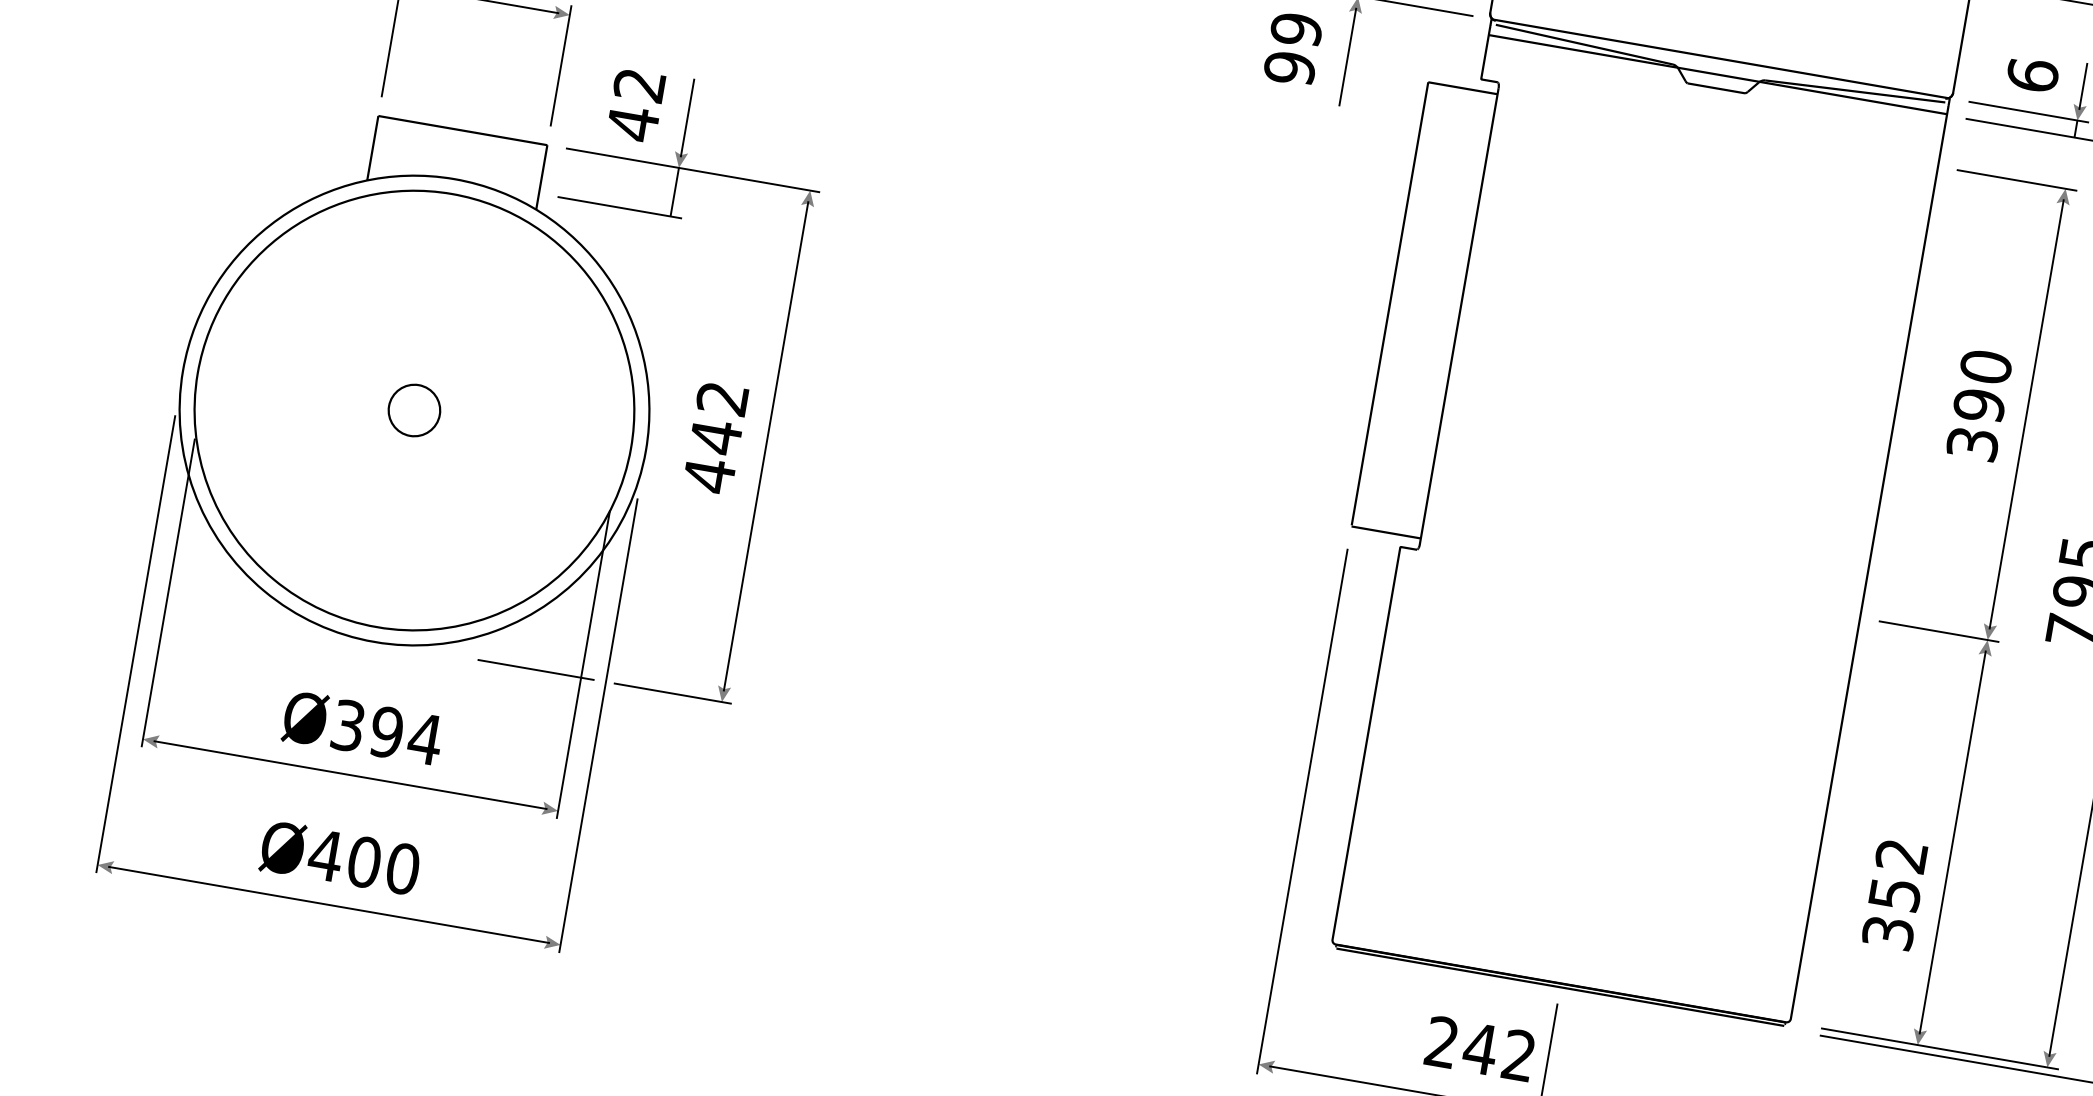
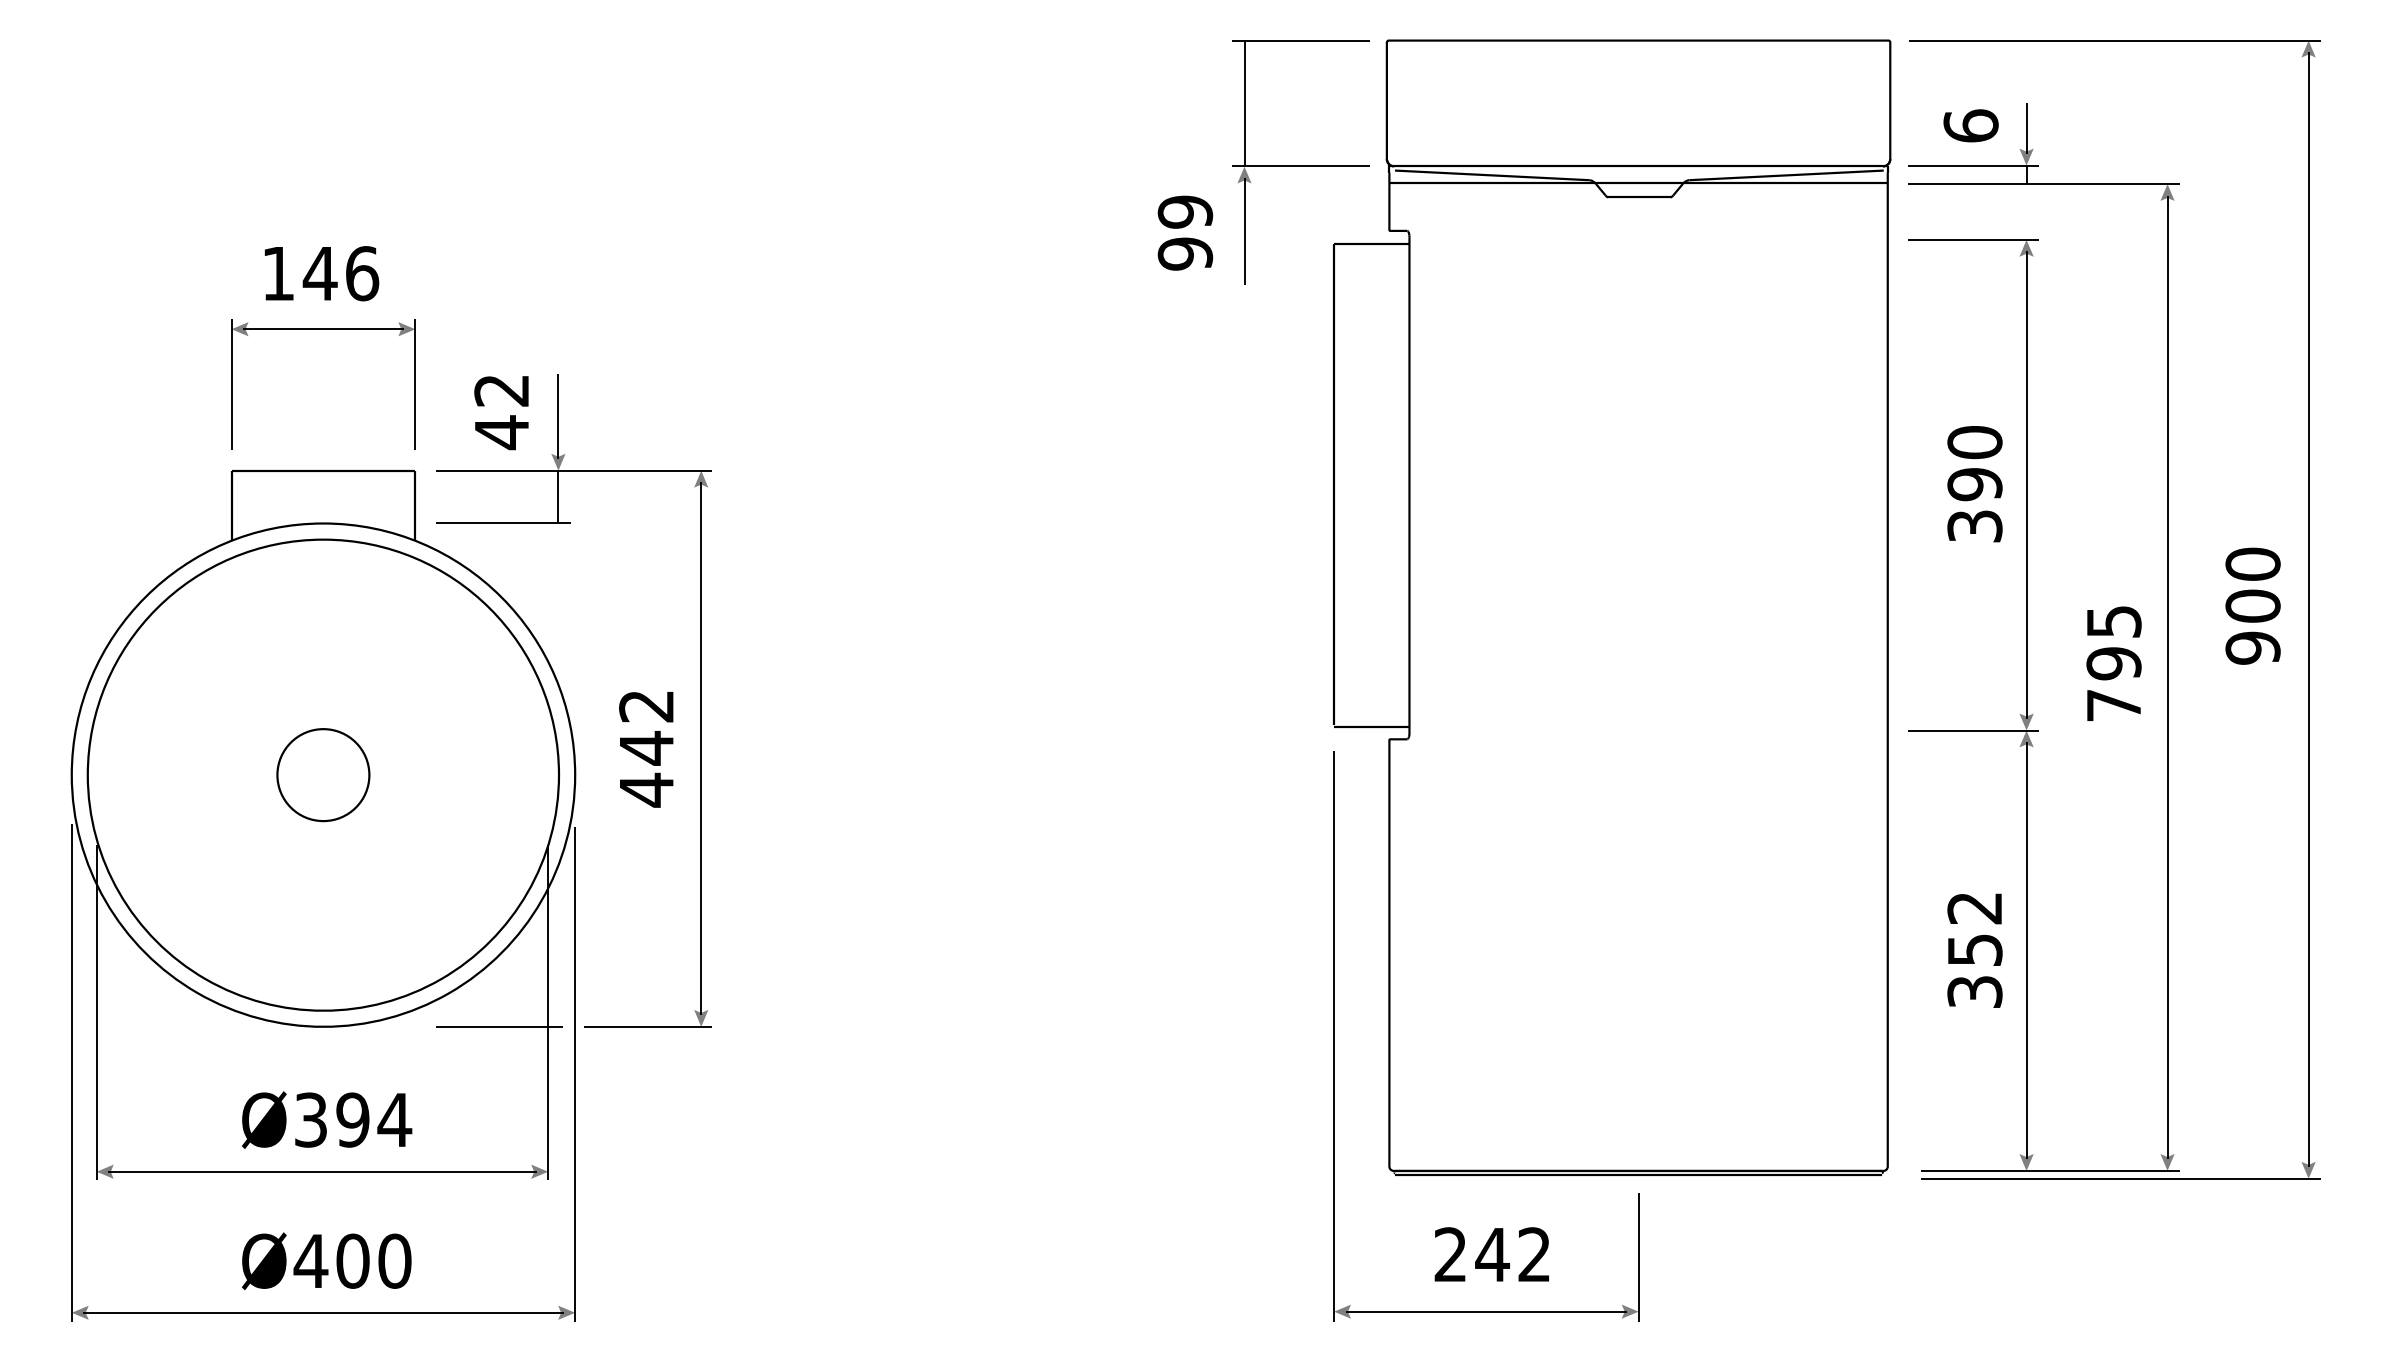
circle: (414, 410) -> (323, 775), size x1.67
text: (1894, 894) -> (1974, 950), moved
text: (1479, 1048) -> (1491, 1254), moved

